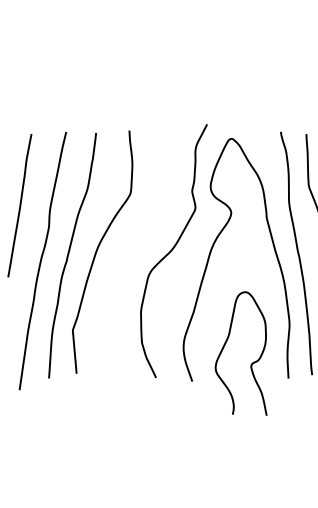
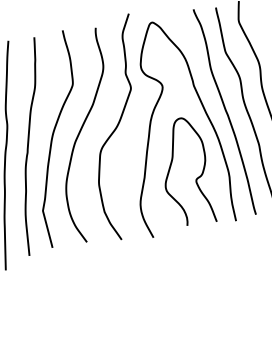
curve: (129, 250) -> (80, 133), added
curve: (251, 363) -> (196, 179), moved

